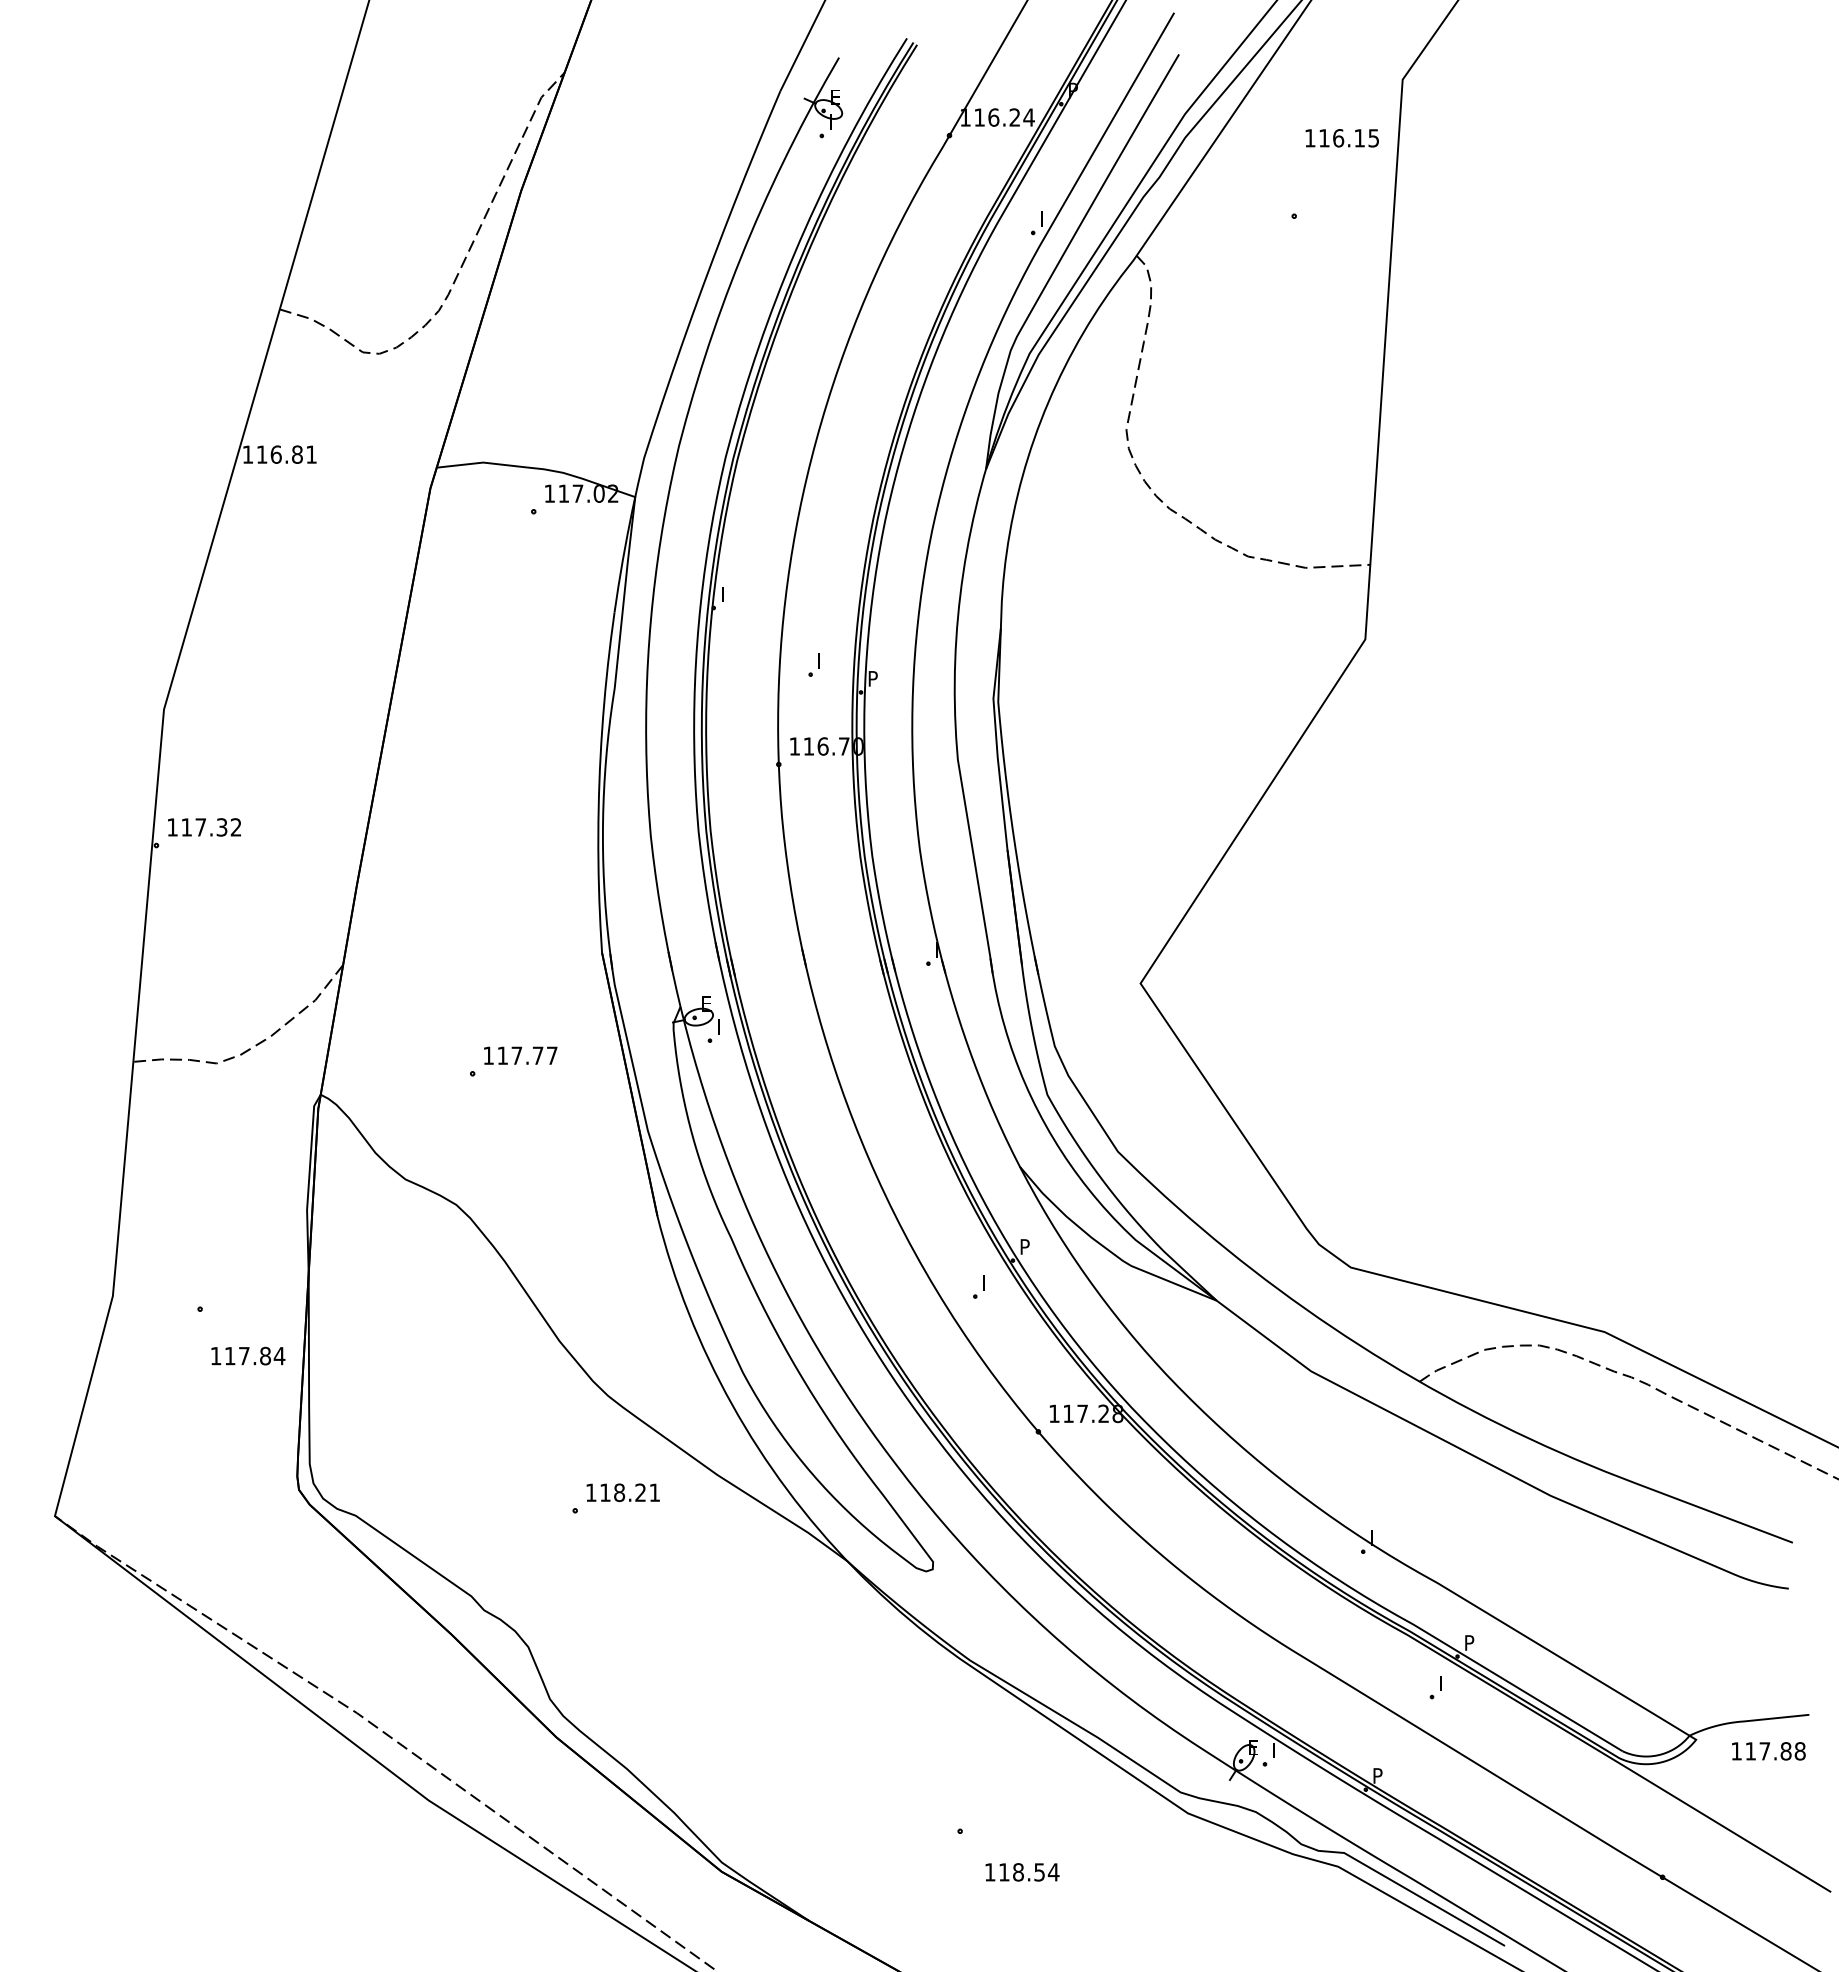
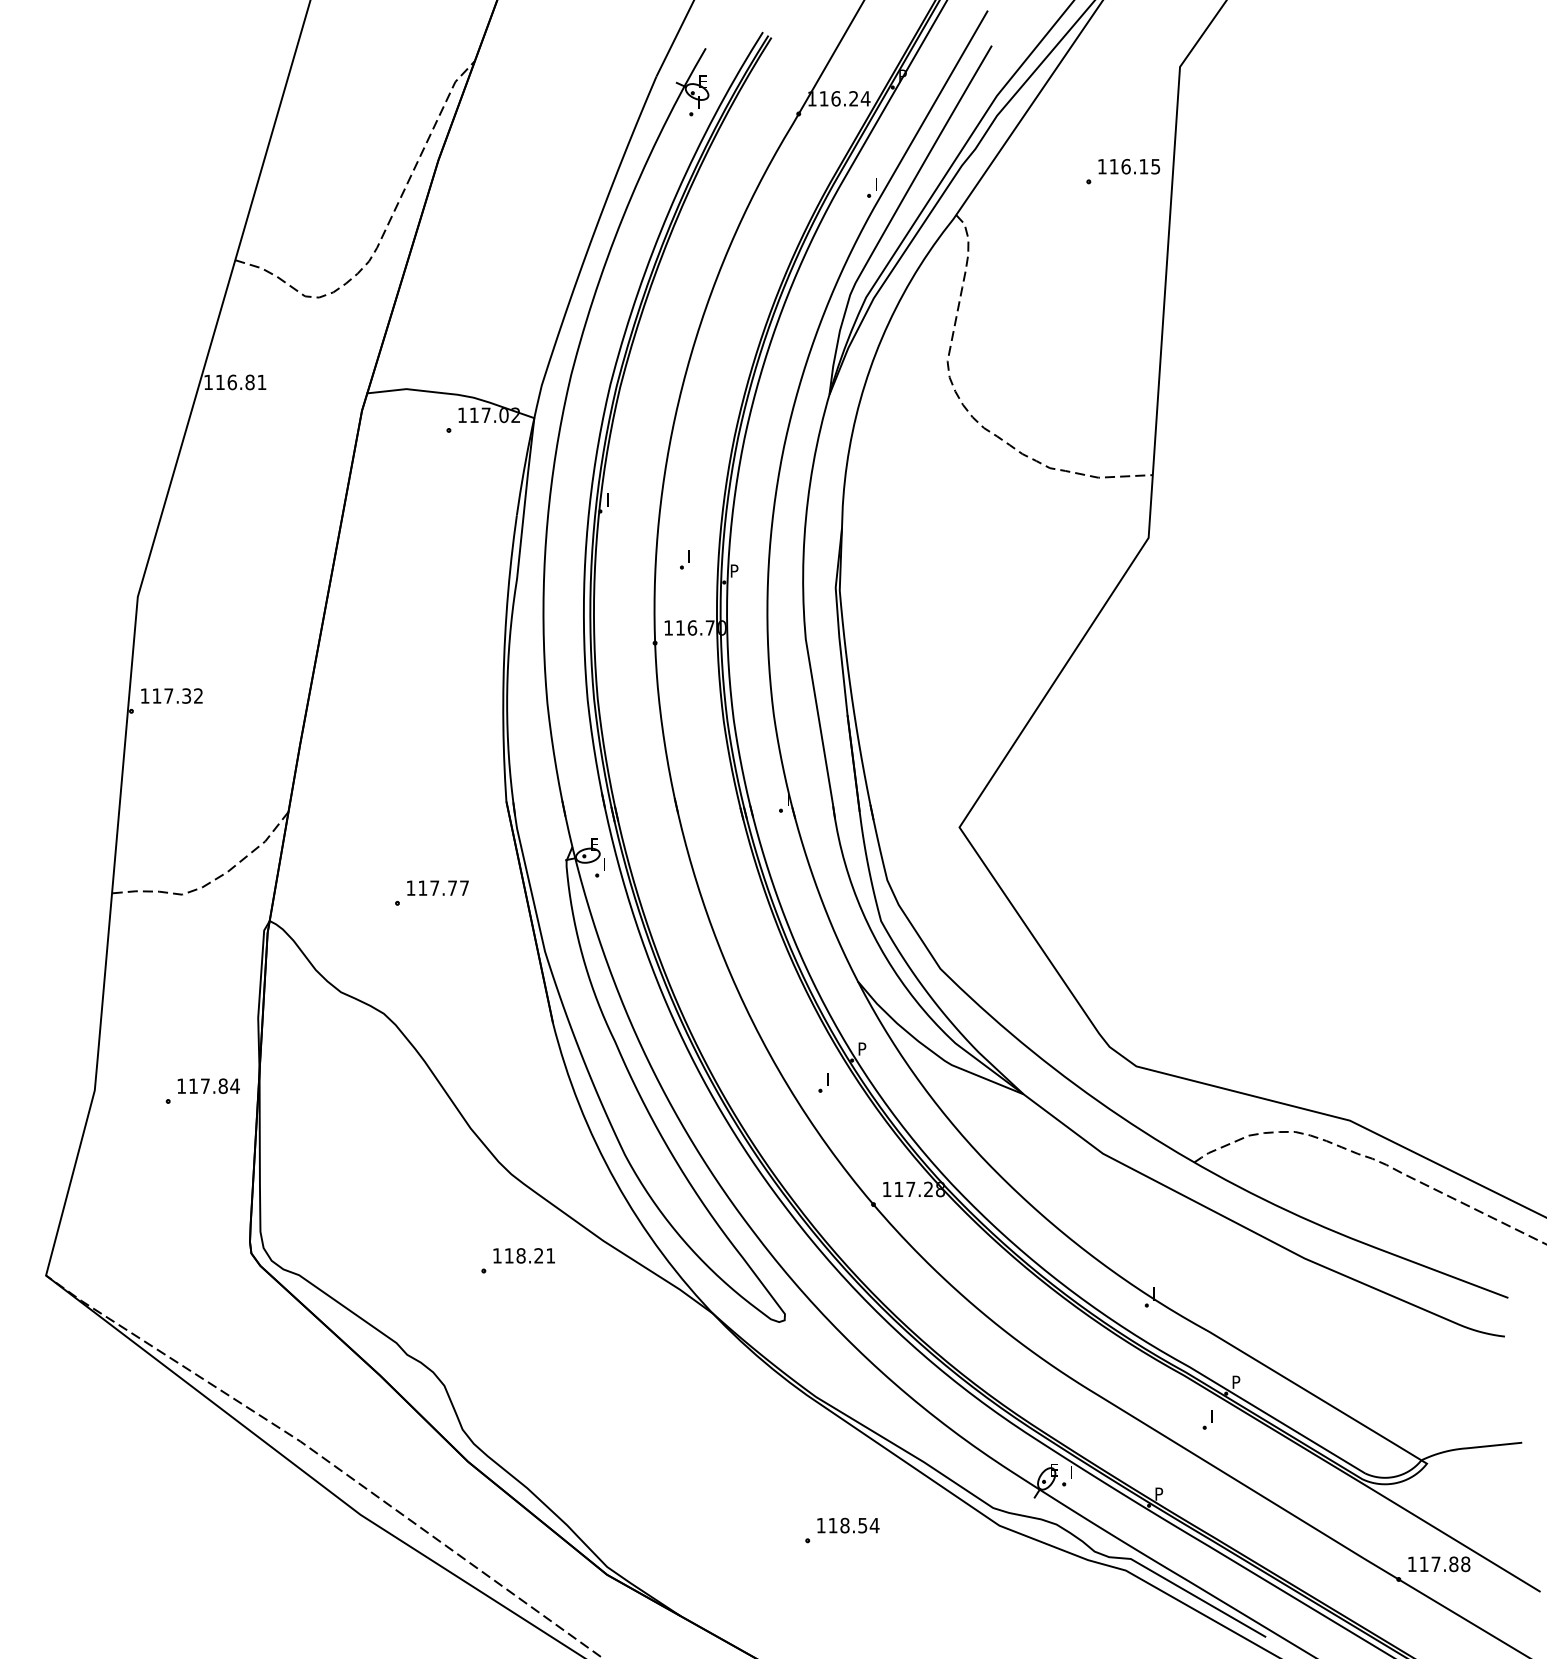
text: (1341, 138) -> (1128, 166), moved
text: (248, 1355) -> (208, 1085), moved
text: (1768, 1751) -> (1439, 1564), moved
text: (1022, 1872) -> (848, 1525), moved

